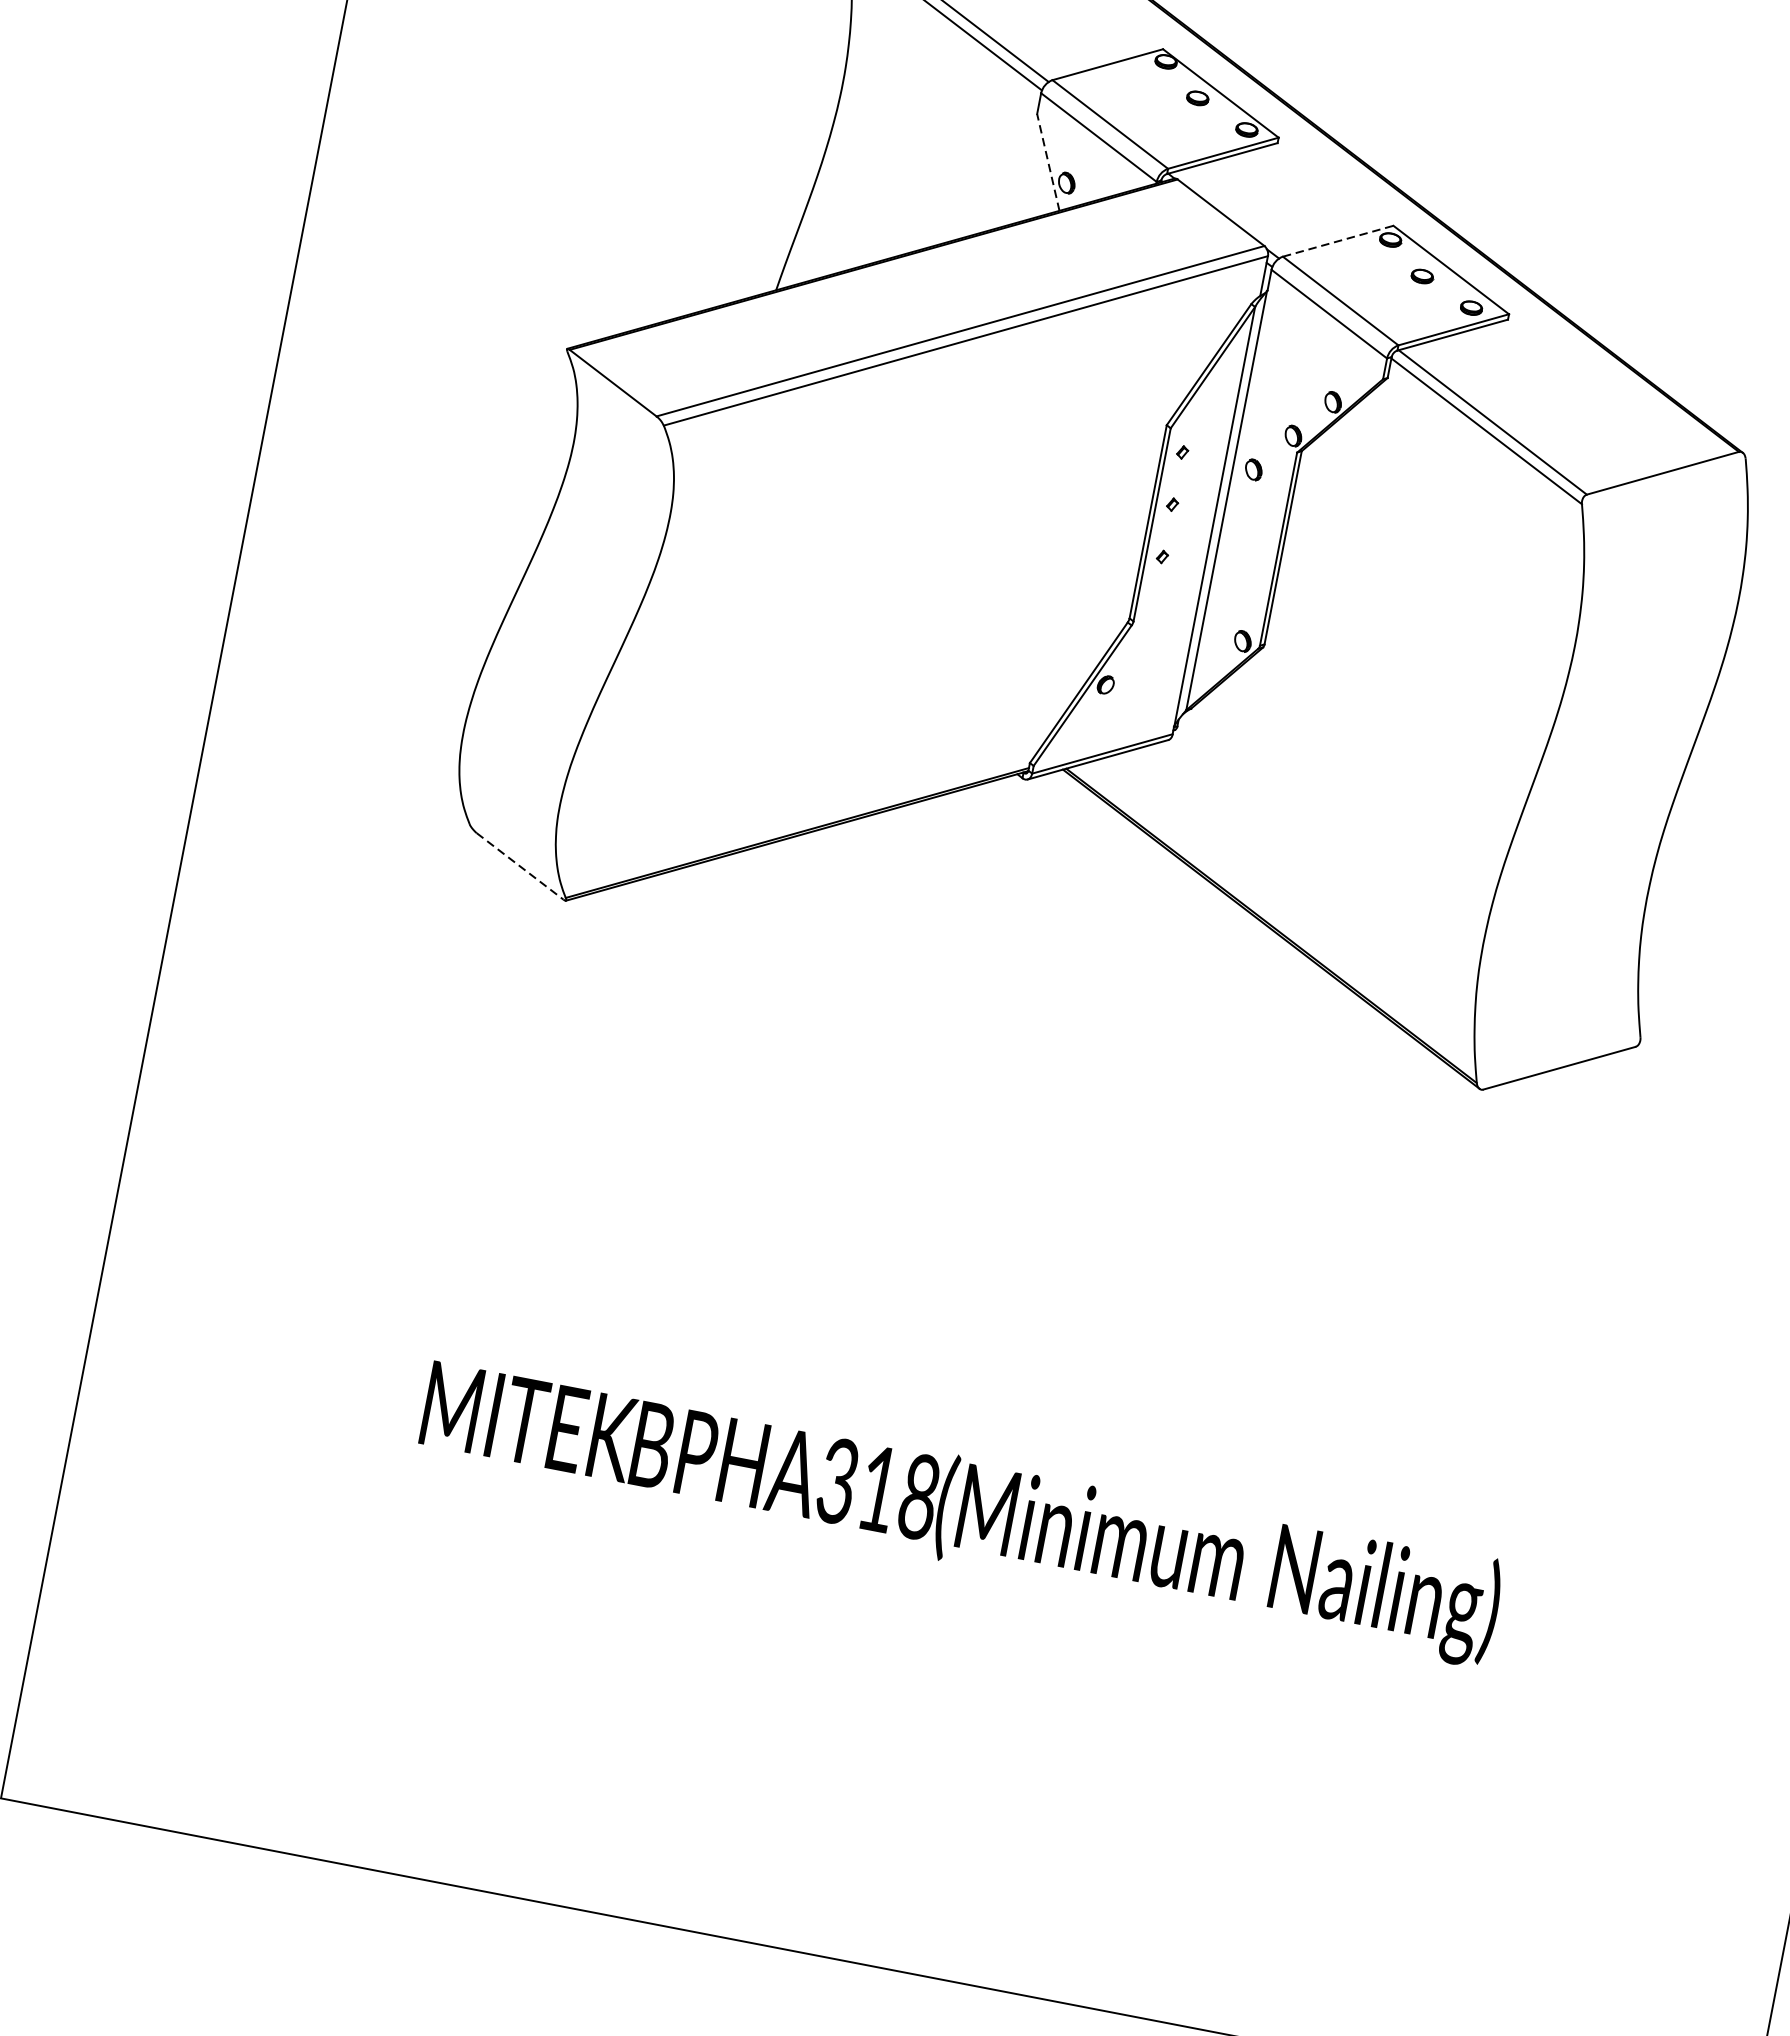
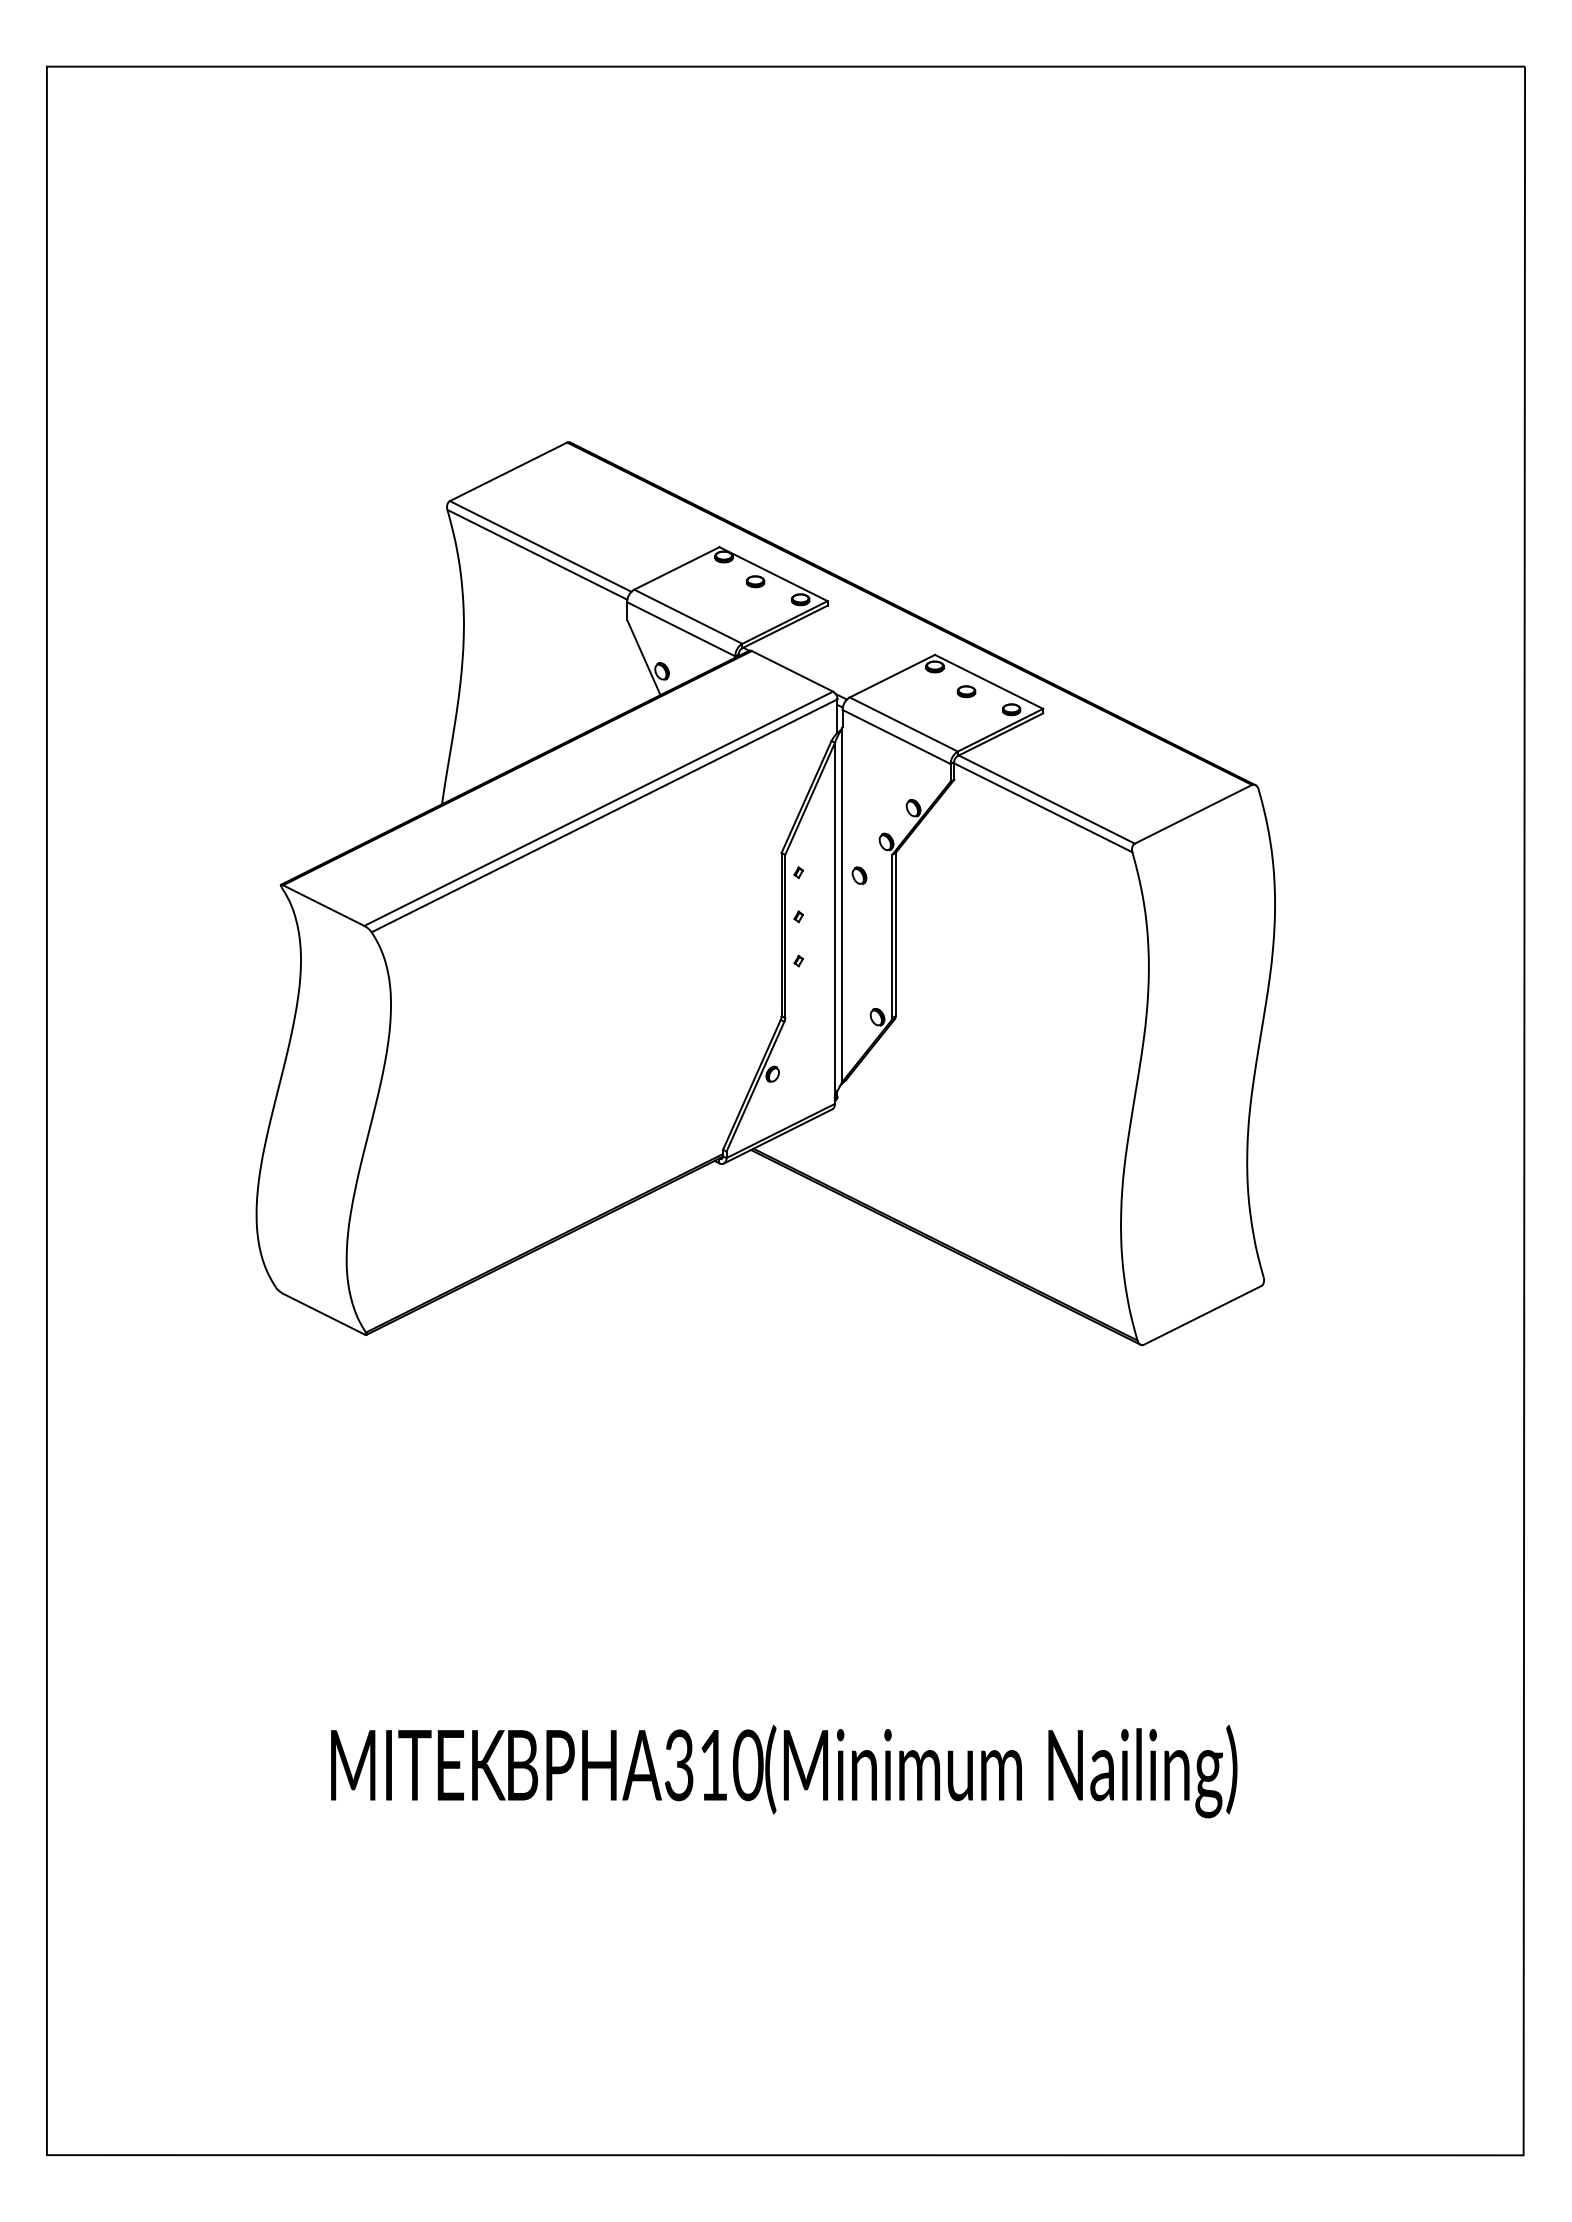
line: (1047, 162) -> (643, 657), dashed -> solid
line: (1338, 241) -> (892, 676), dashed -> solid
line: (520, 867) -> (324, 1314), dashed -> solid
text: (918, 1496) -> (747, 1765), BPHA318 -> BPHA310

